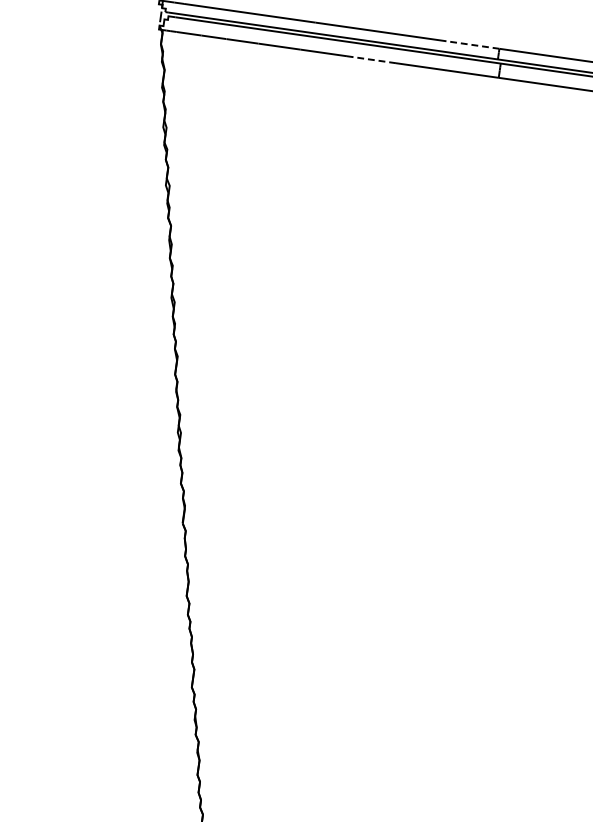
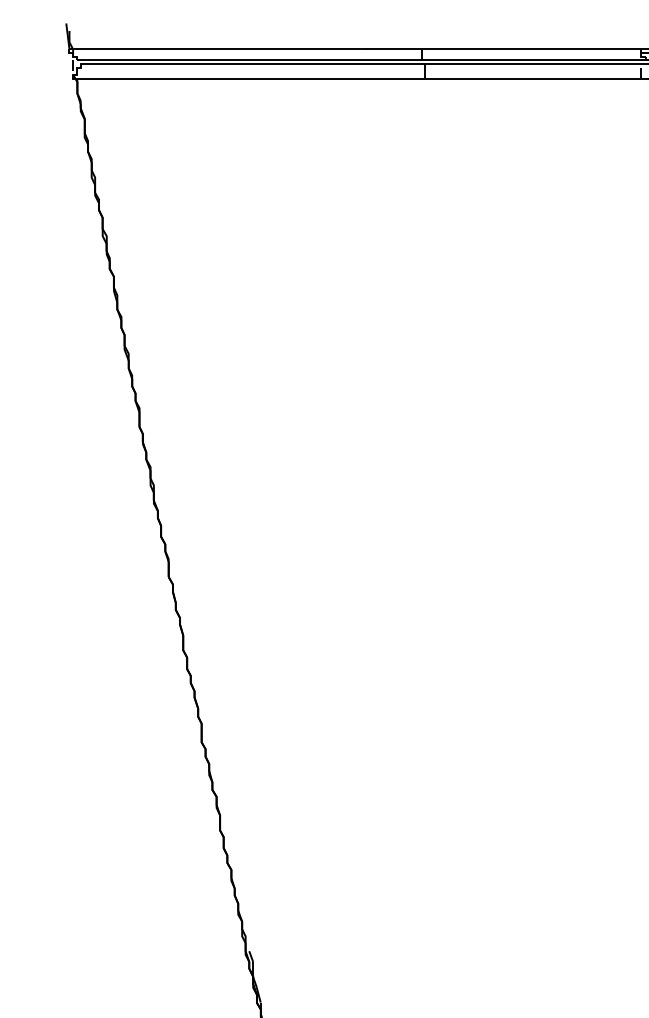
line: (473, 45) -> (394, 49), dashed -> solid
line: (370, 59) -> (292, 78), dashed -> solid

